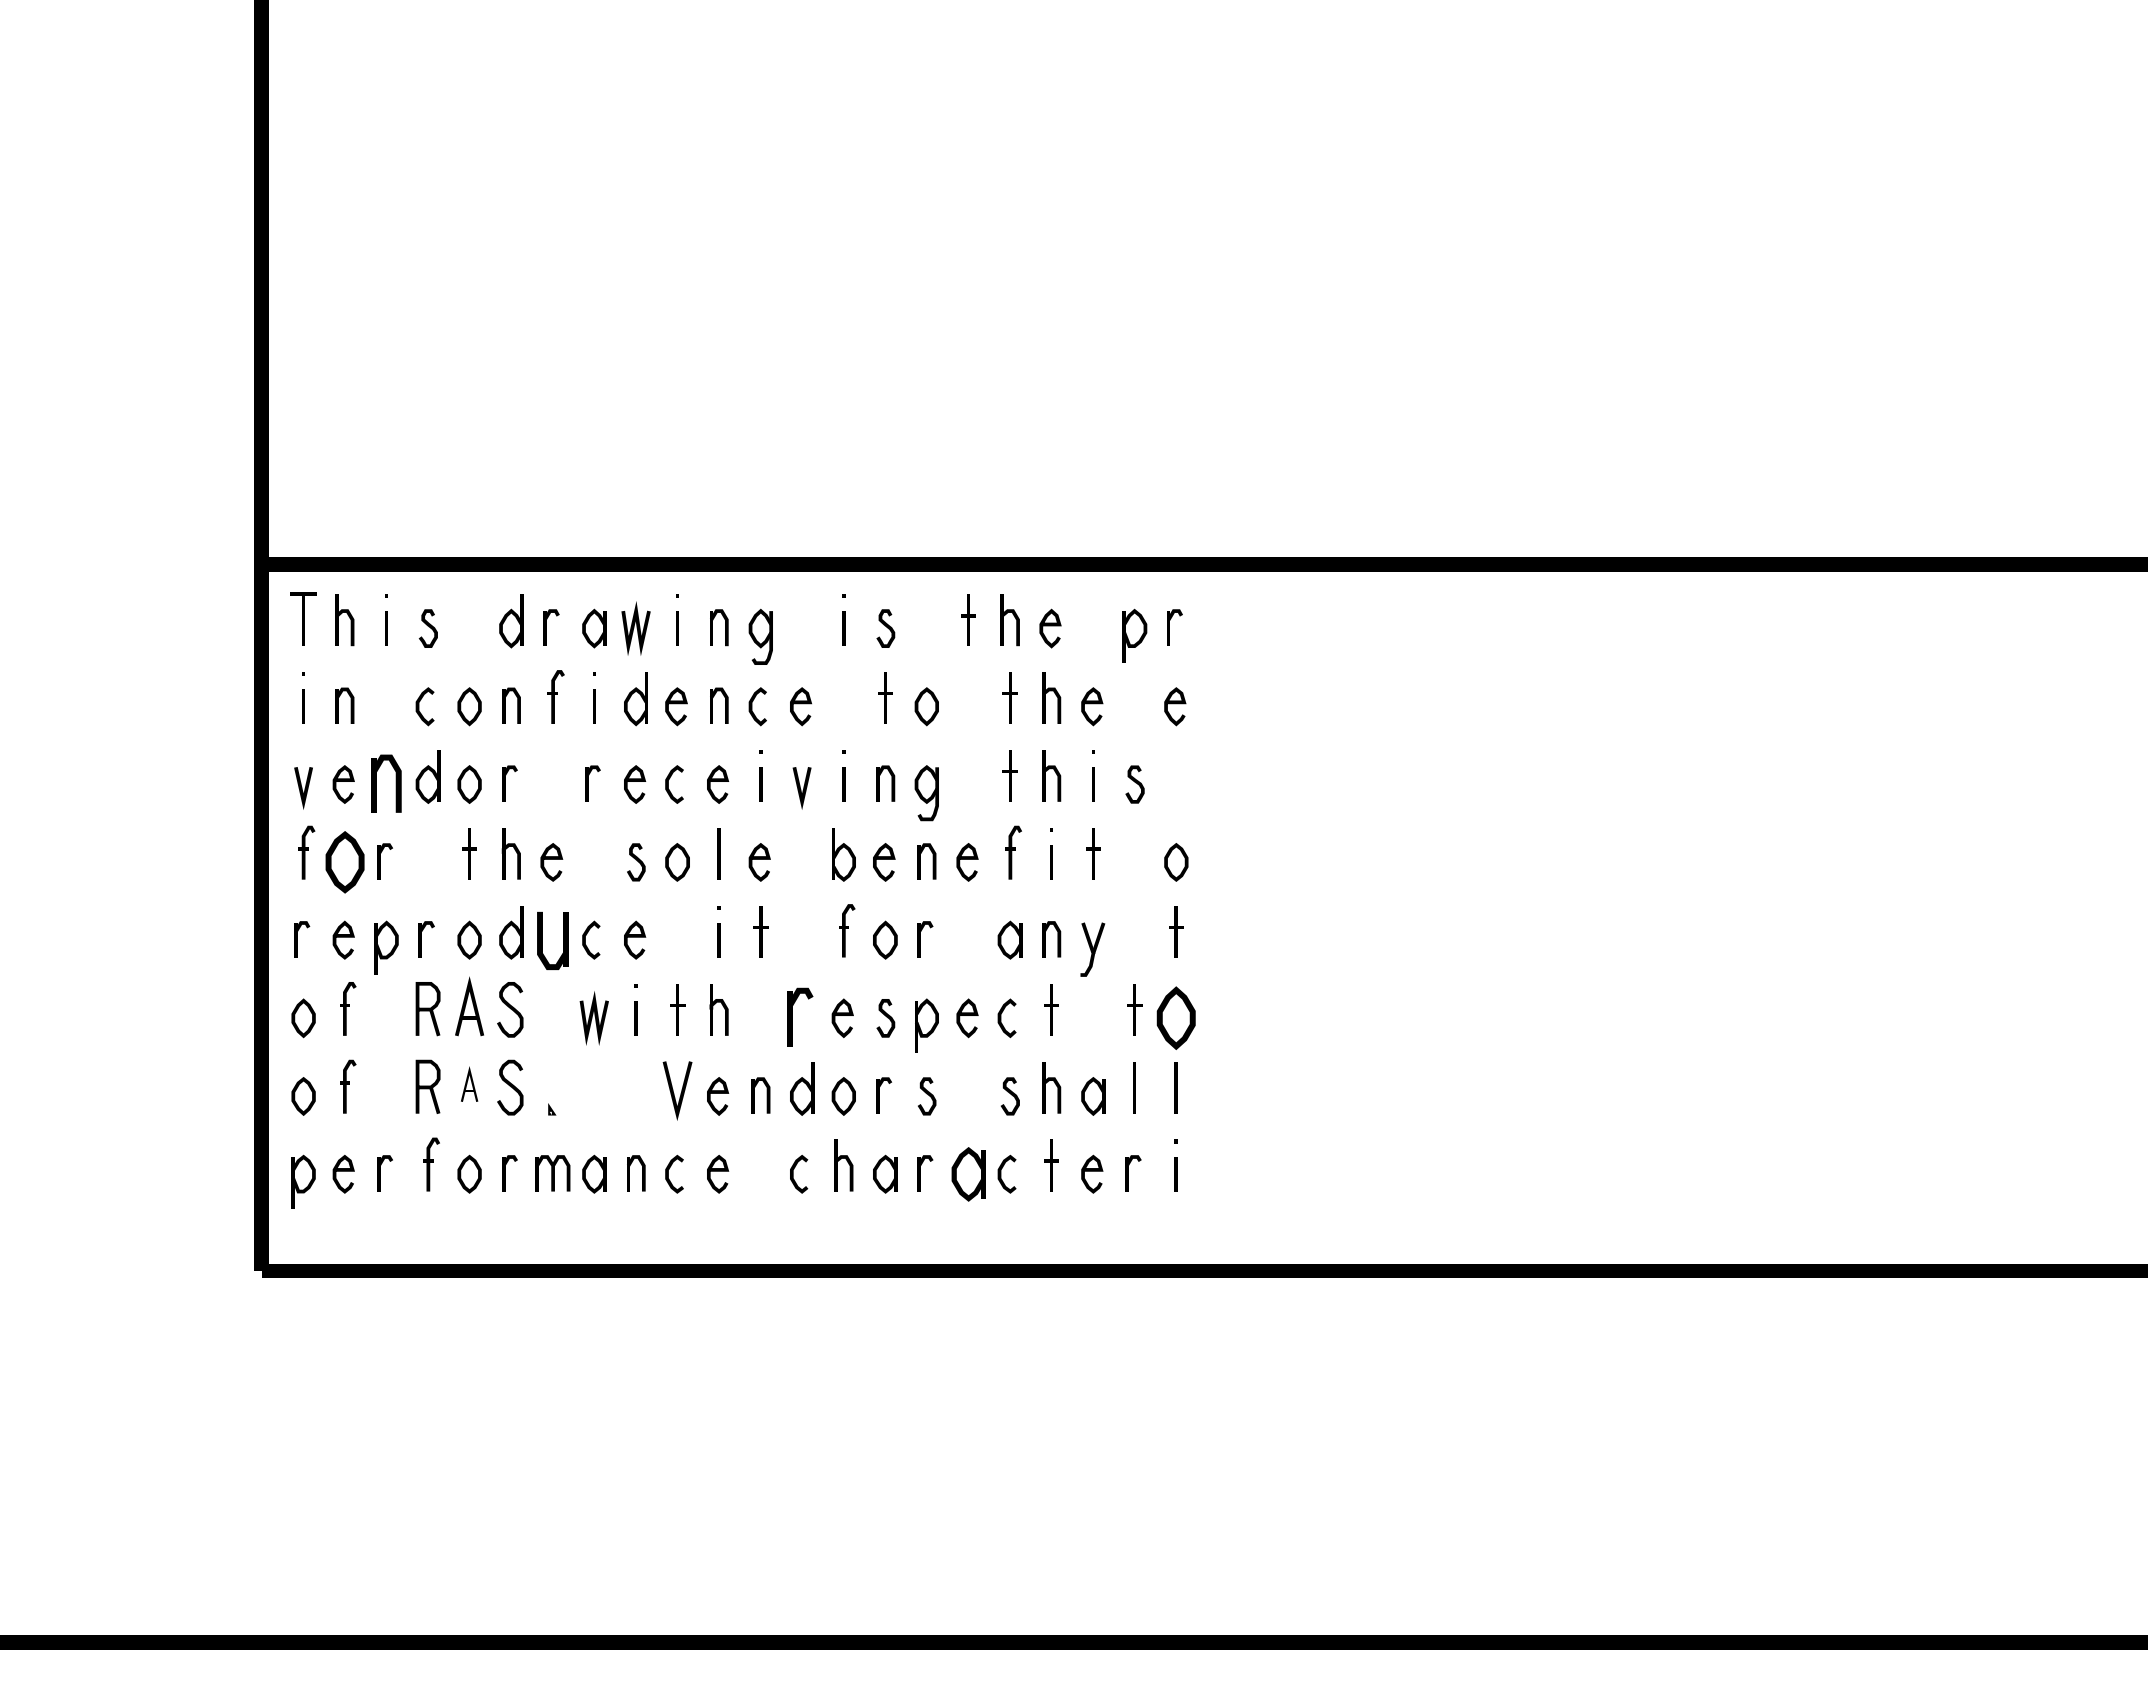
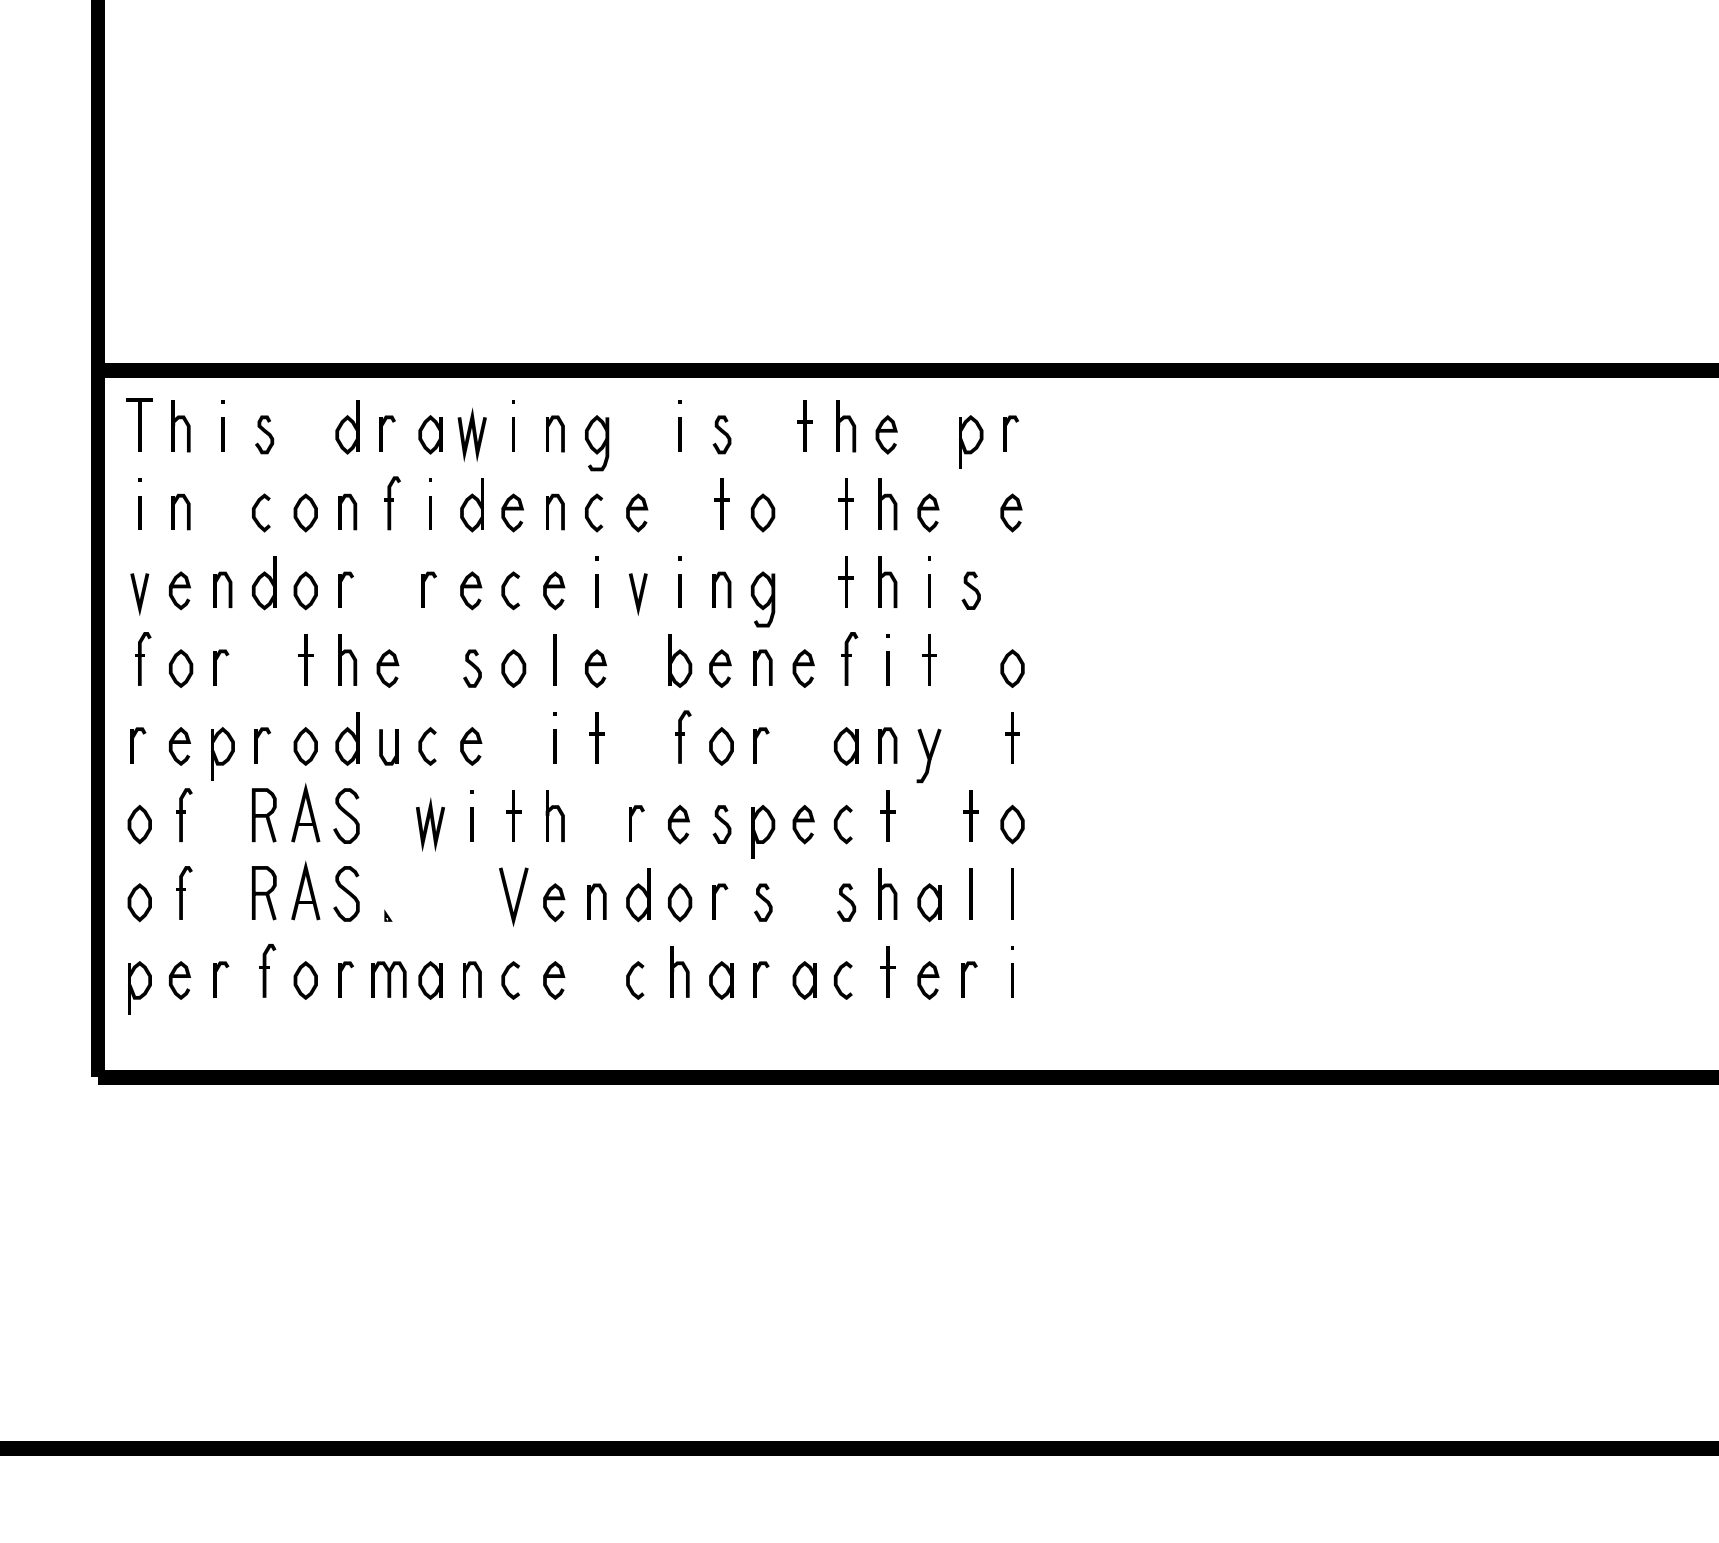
part: (386, 783) -> (222, 589), size x0.62
part: (344, 862) -> (180, 668), size x0.62
part: (552, 941) -> (388, 747), size x0.62
part: (800, 1017) -> (636, 823), size x0.62
part: (1176, 1018) -> (1012, 824), size x0.62
part: (469, 1083) -> (305, 889), size x1.67
part: (968, 1173) -> (804, 979), size x0.71

